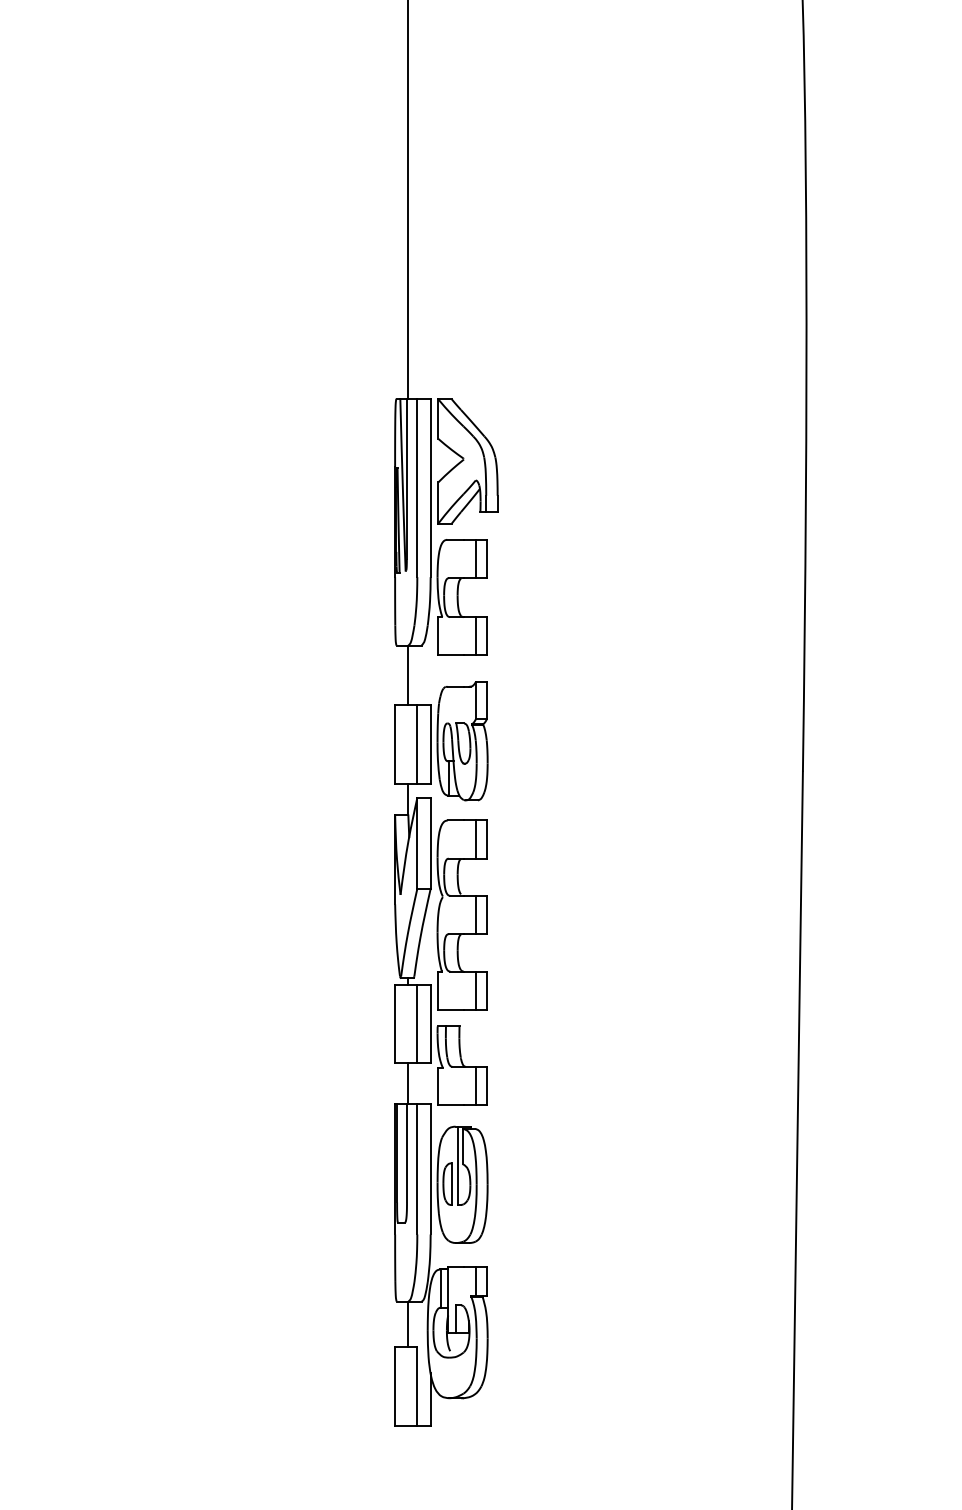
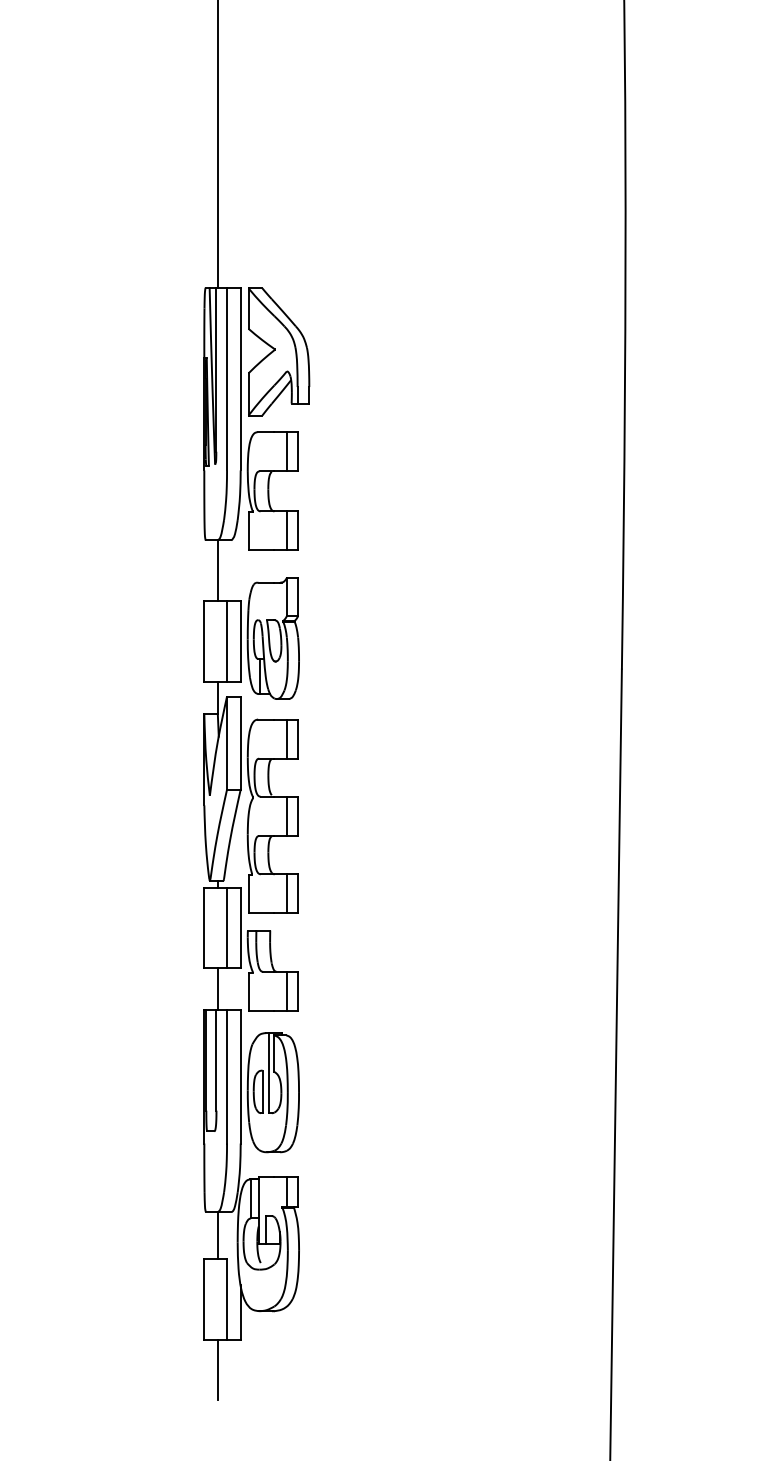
line: (408, 1454) -> (218, 1368), added

